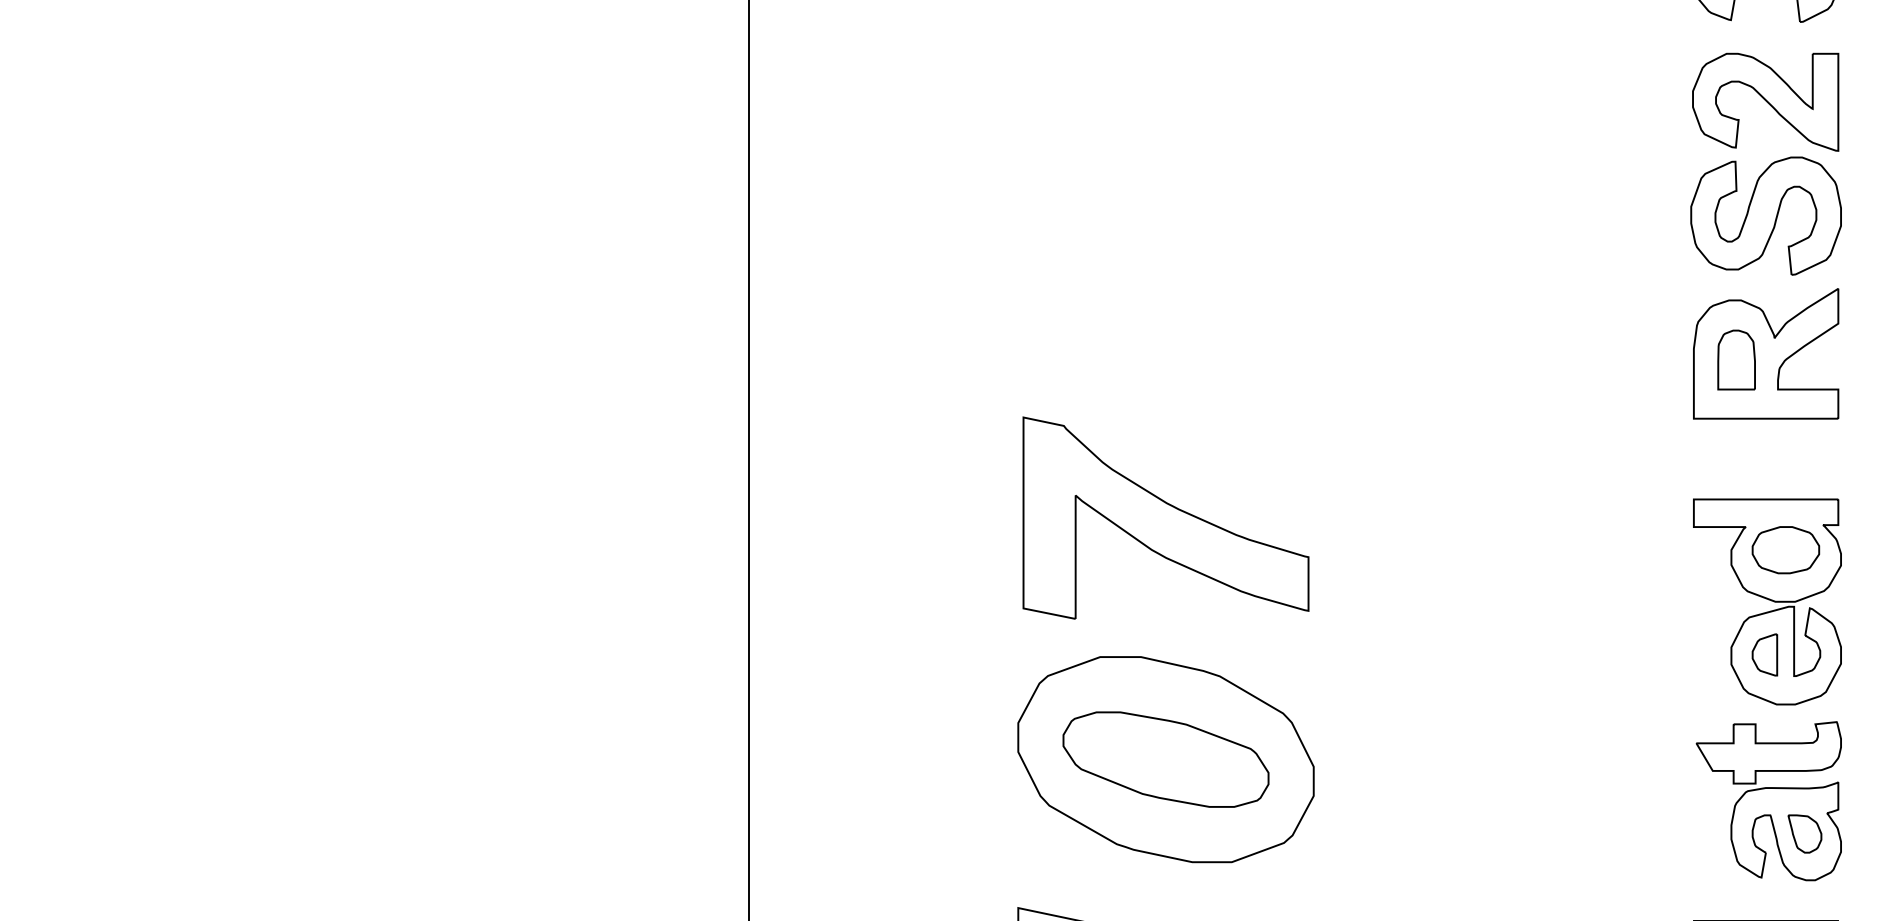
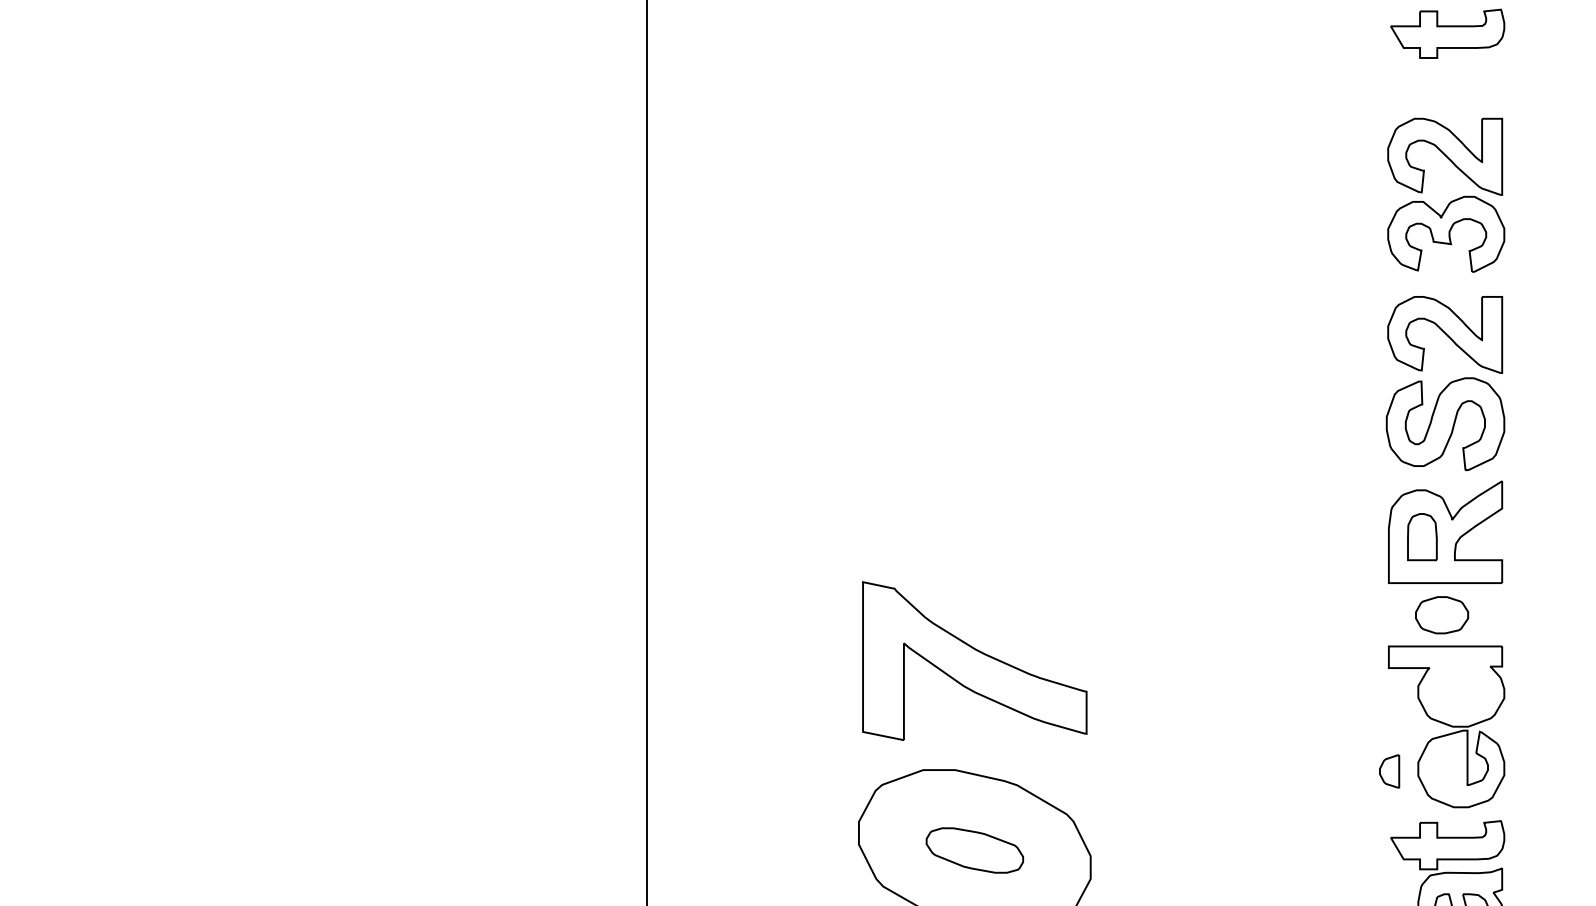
part: (1786, 550) -> (1442, 615), moved
part: (1764, 655) -> (1389, 771), moved
part: (1165, 759) -> (974, 850), size x0.6

